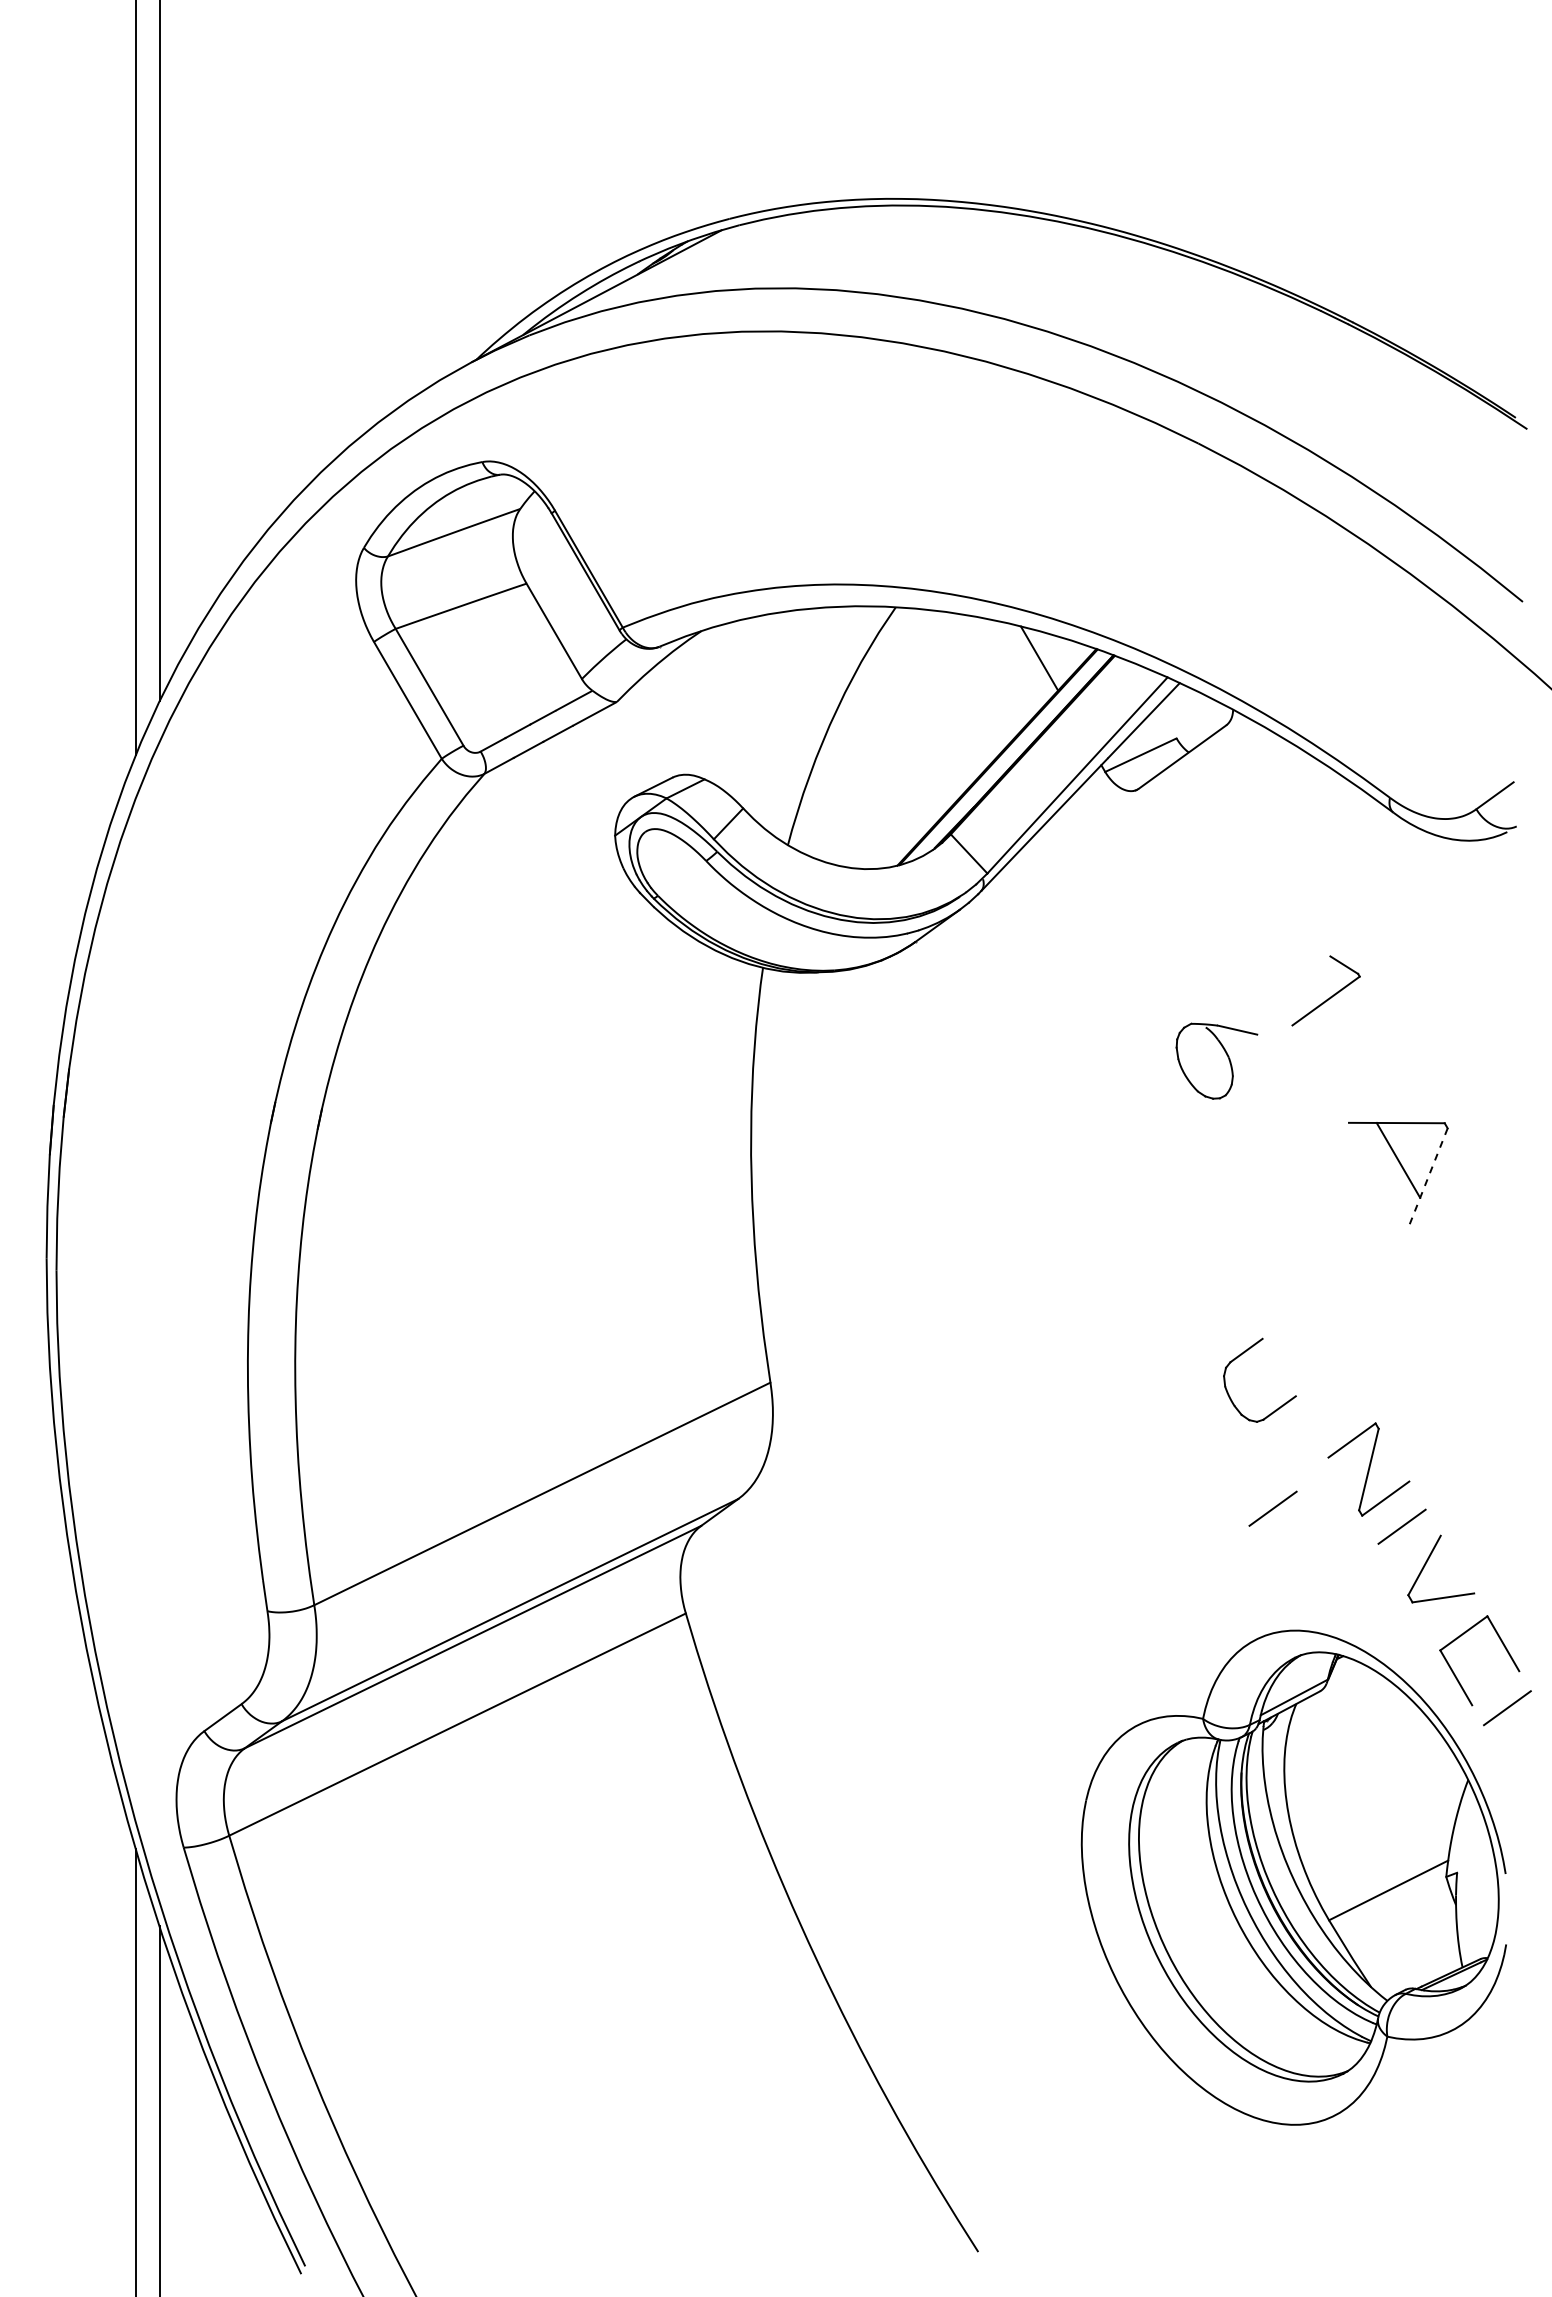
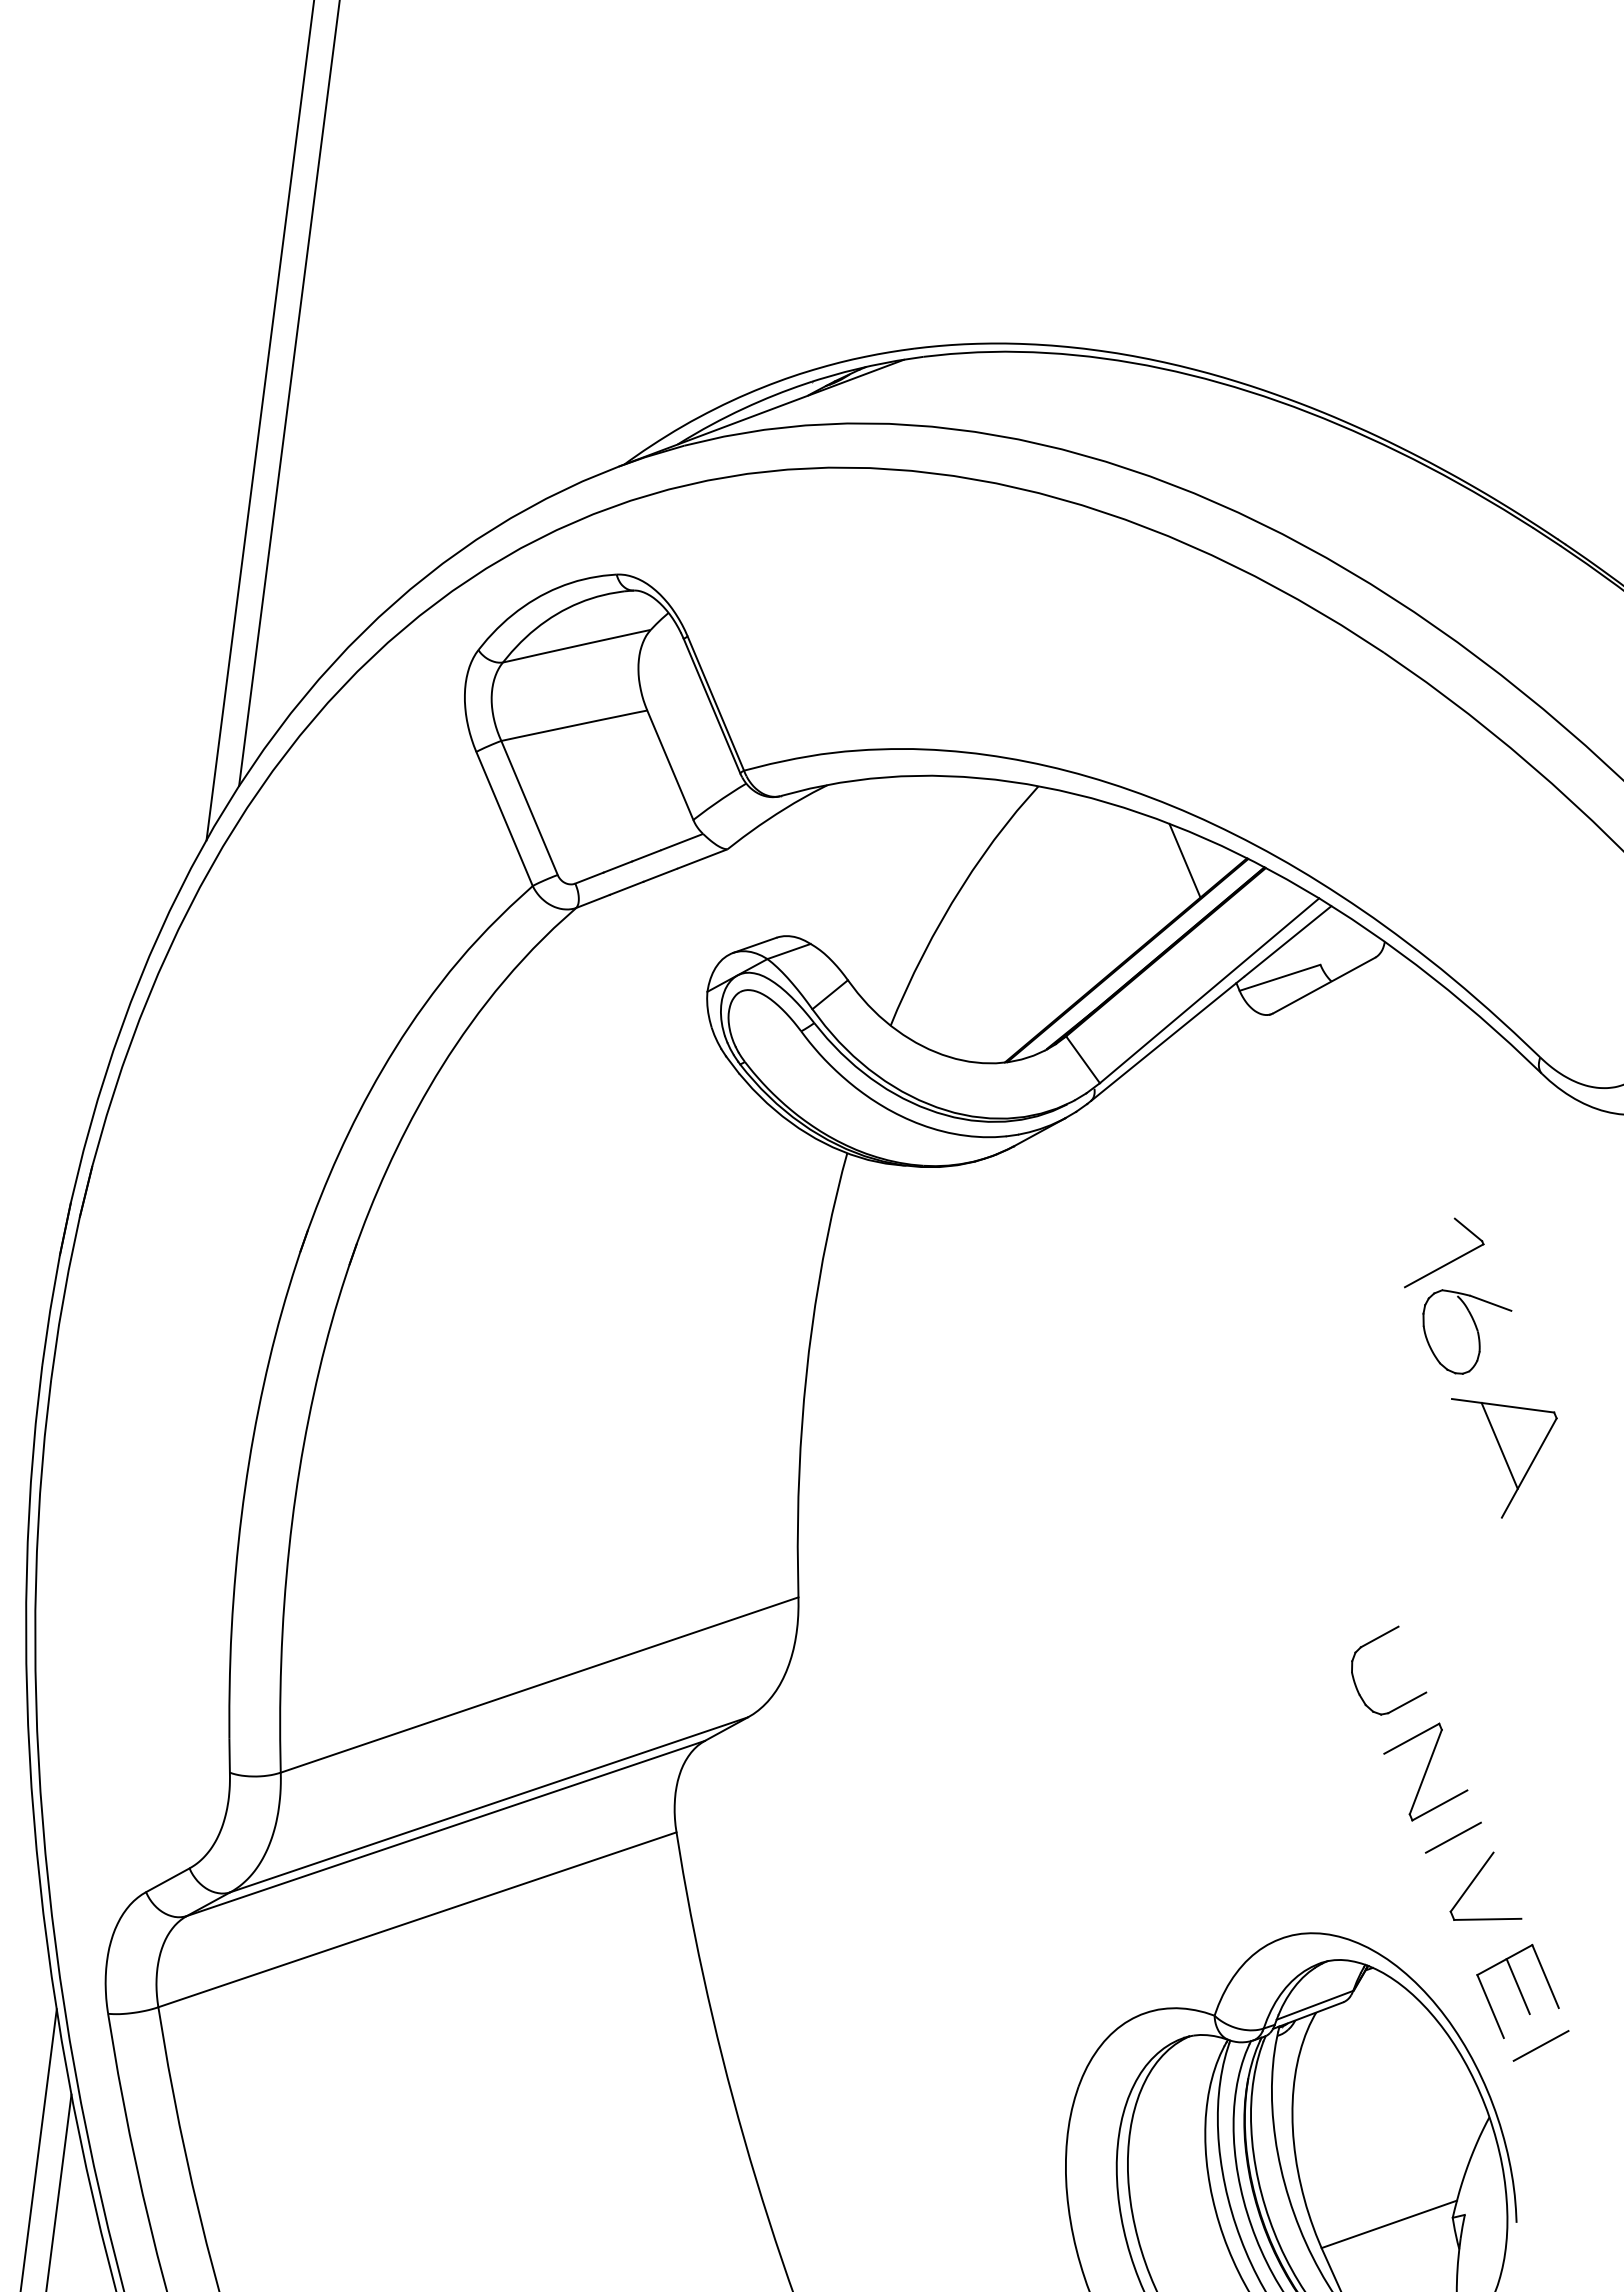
part: (1216, 1060) -> (1464, 1332), moved
line: (1428, 1177) -> (1529, 1468), dashed -> solid
part: (1240, 1356) -> (1372, 1642), moved
line: (1272, 1508) -> (1317, 1800), removed
line: (1479, 1656) -> (1518, 1986), added

